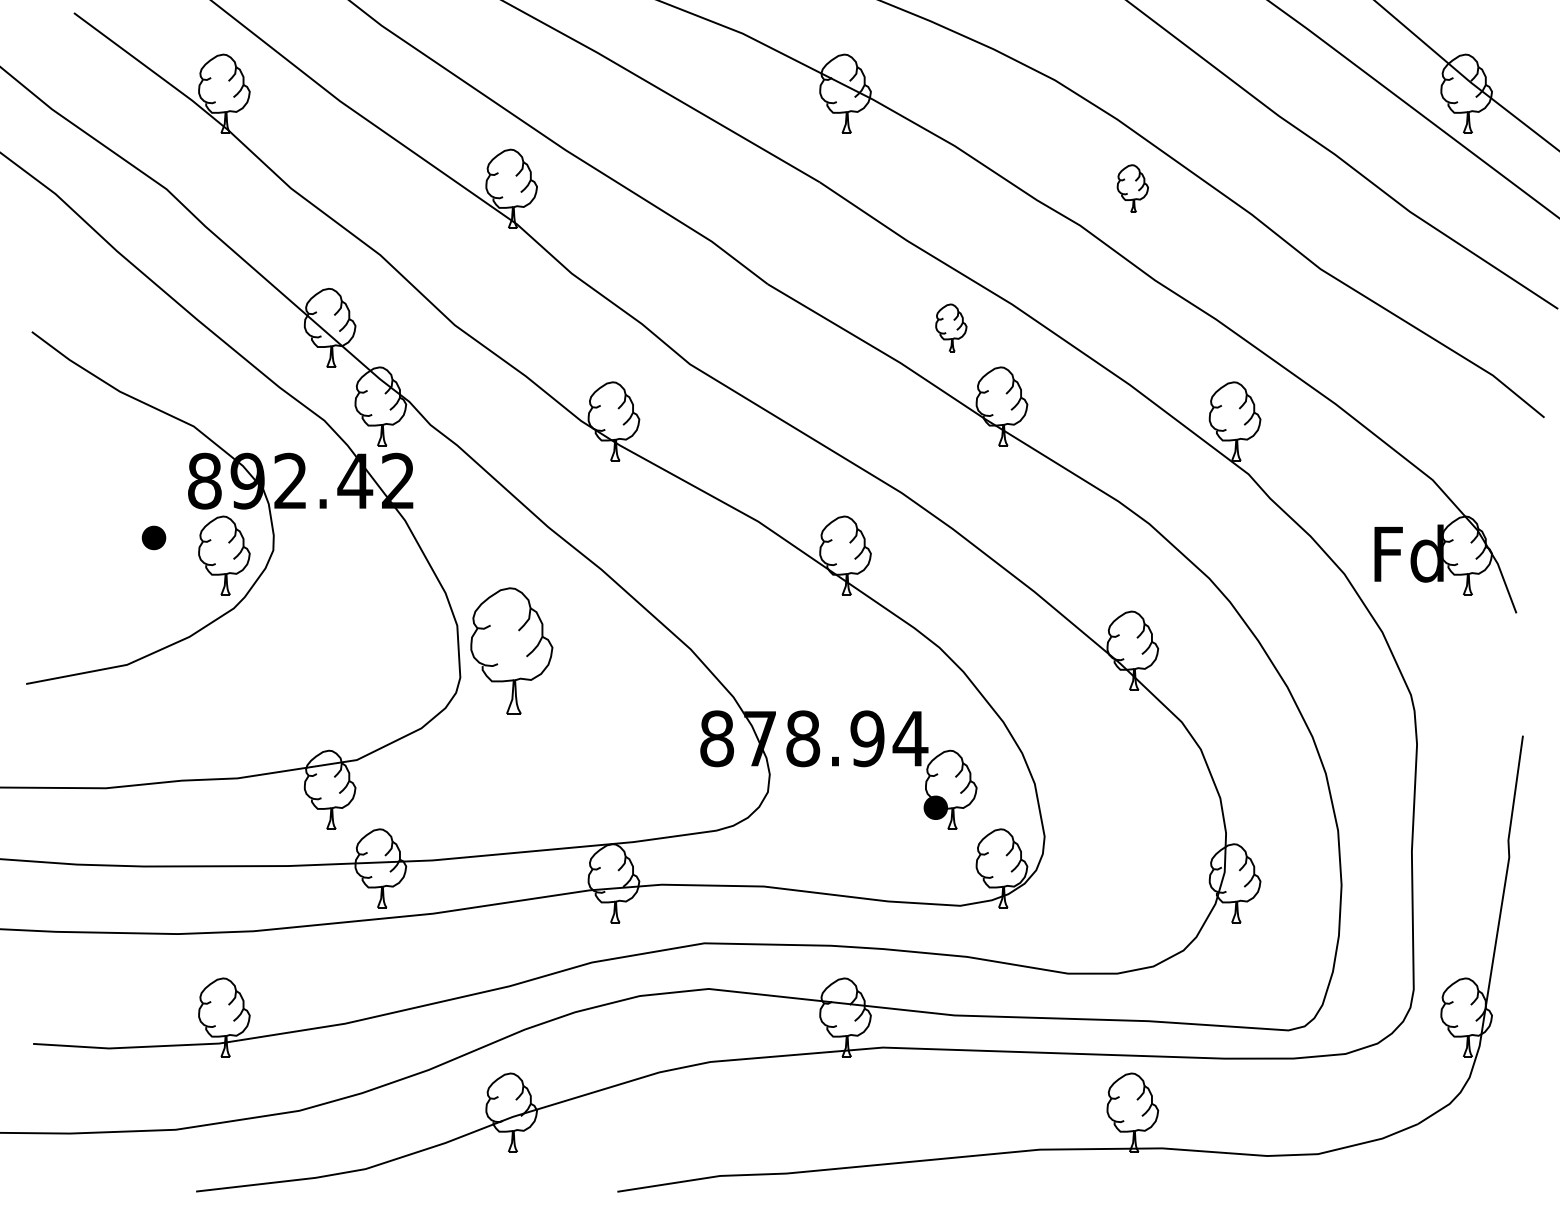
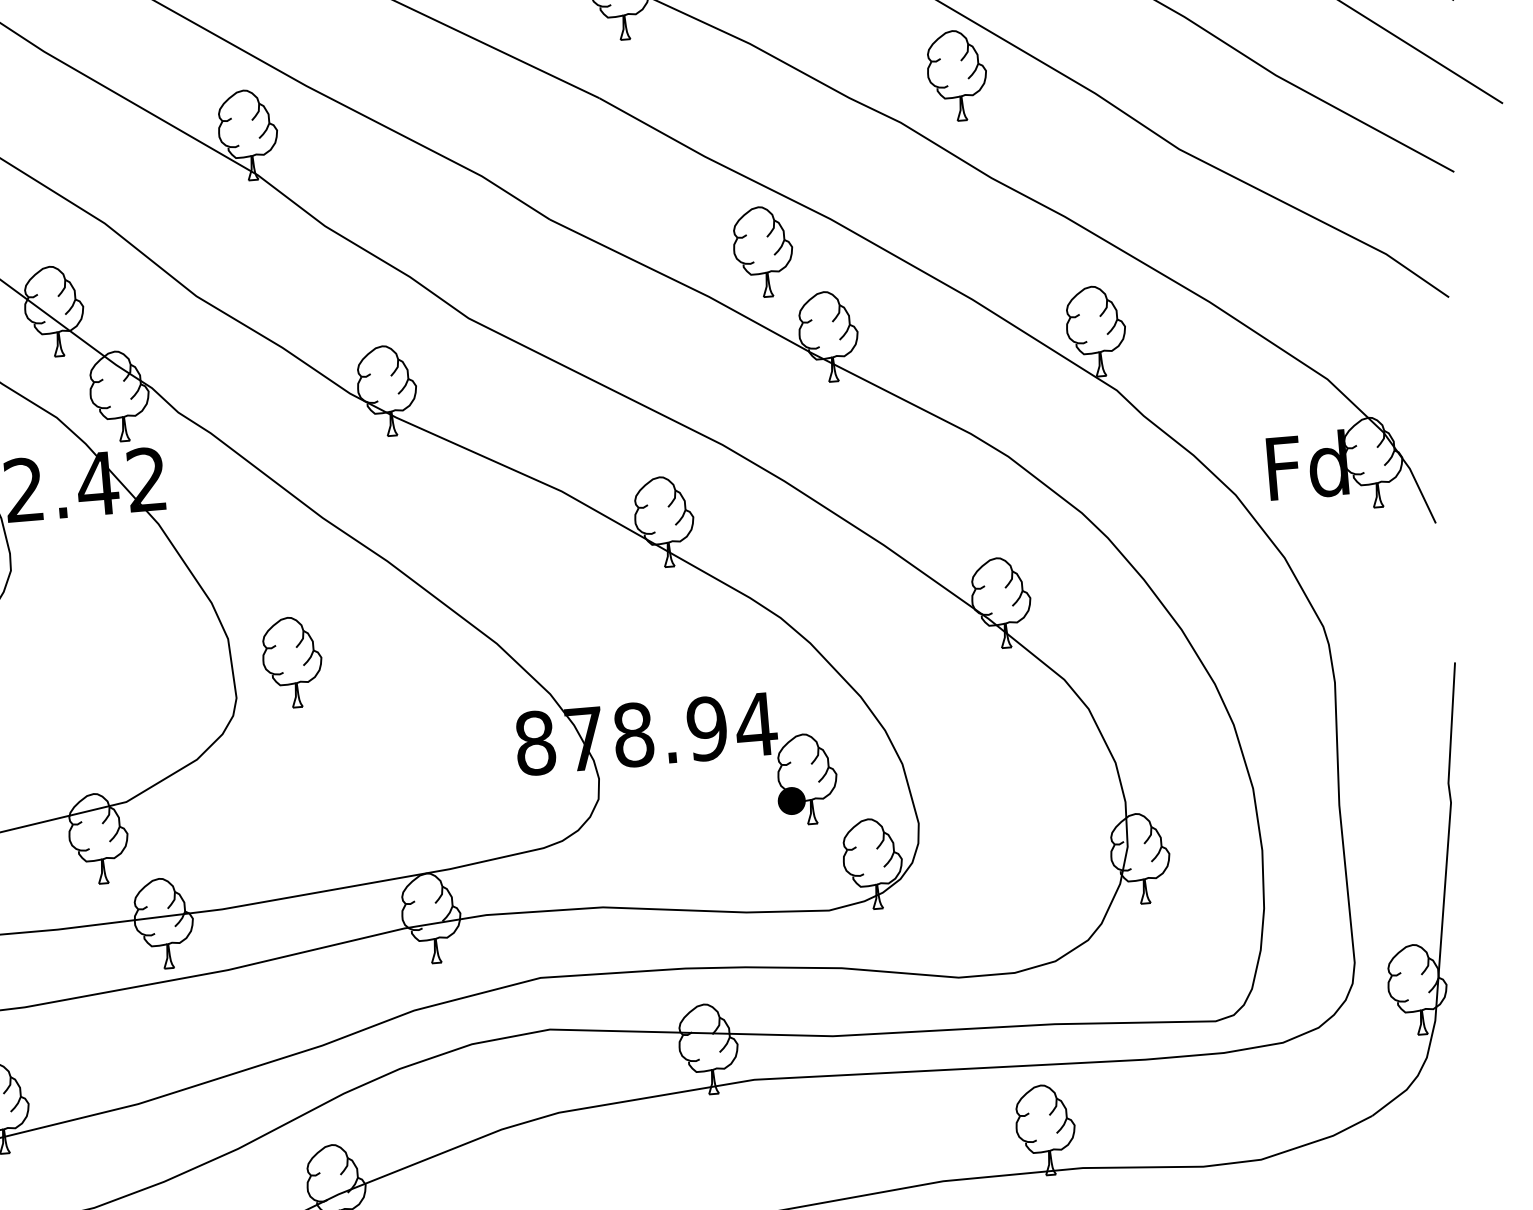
part: (1132, 188) -> (956, 75), size x1.67
part: (951, 327) -> (763, 251), size x1.67
part: (511, 650) -> (292, 662), size x0.62

